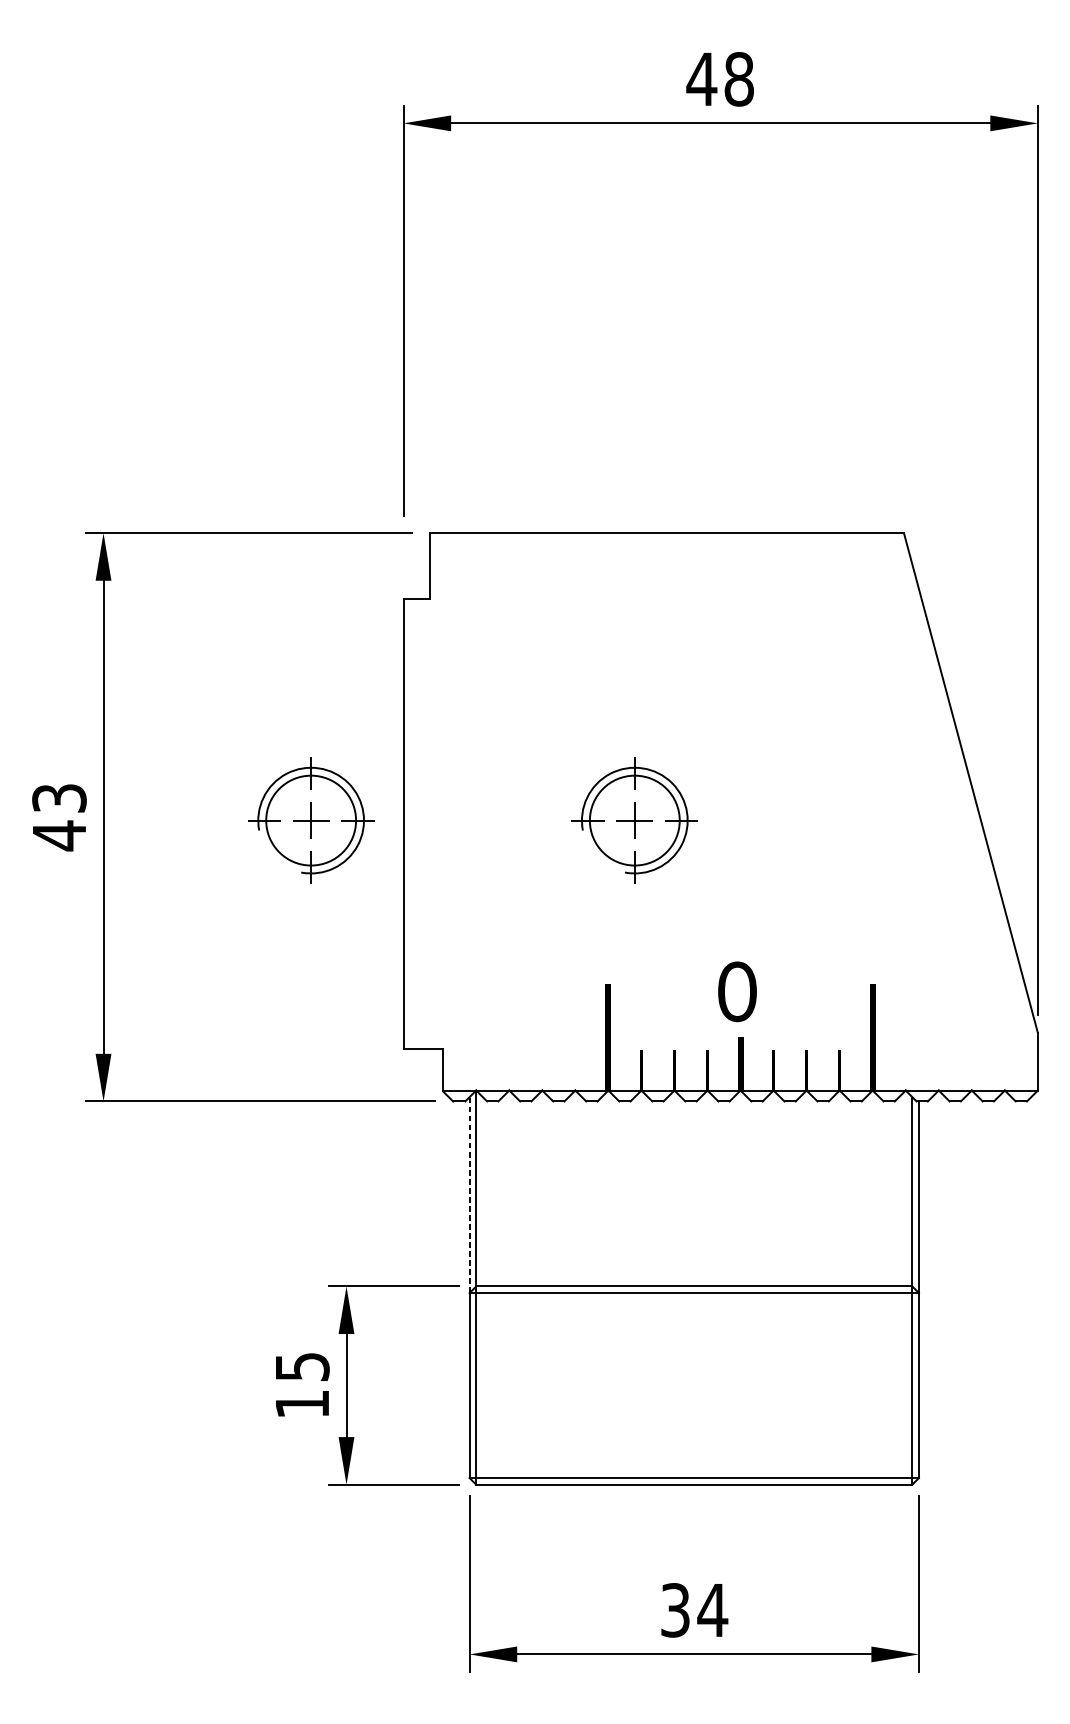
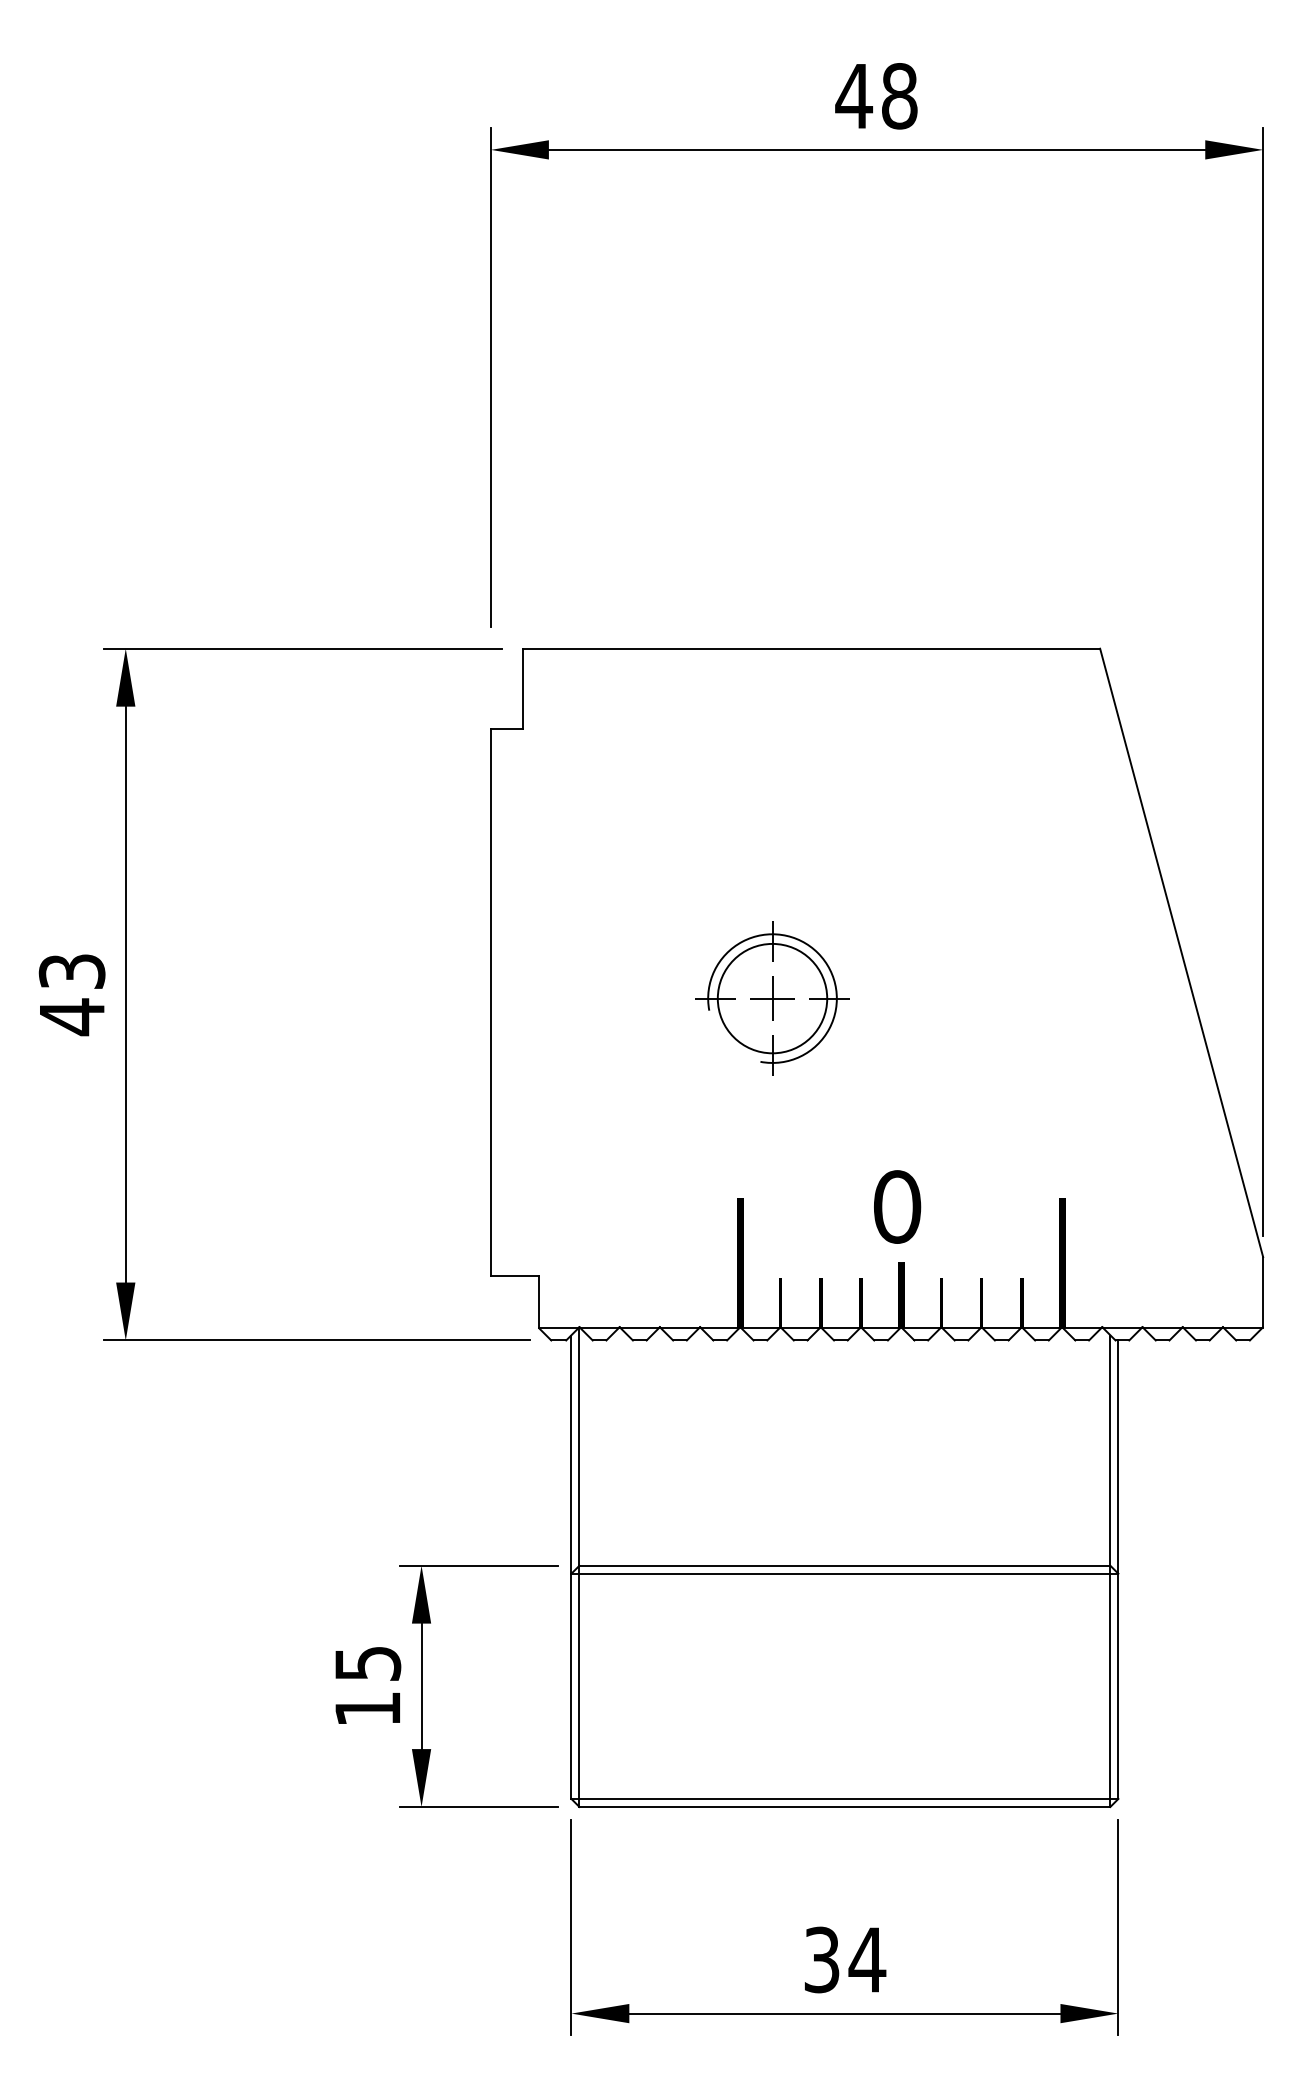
part: (311, 820) -> (378, 998), removed
line: (469, 1195) -> (571, 1455), dashed -> solid

